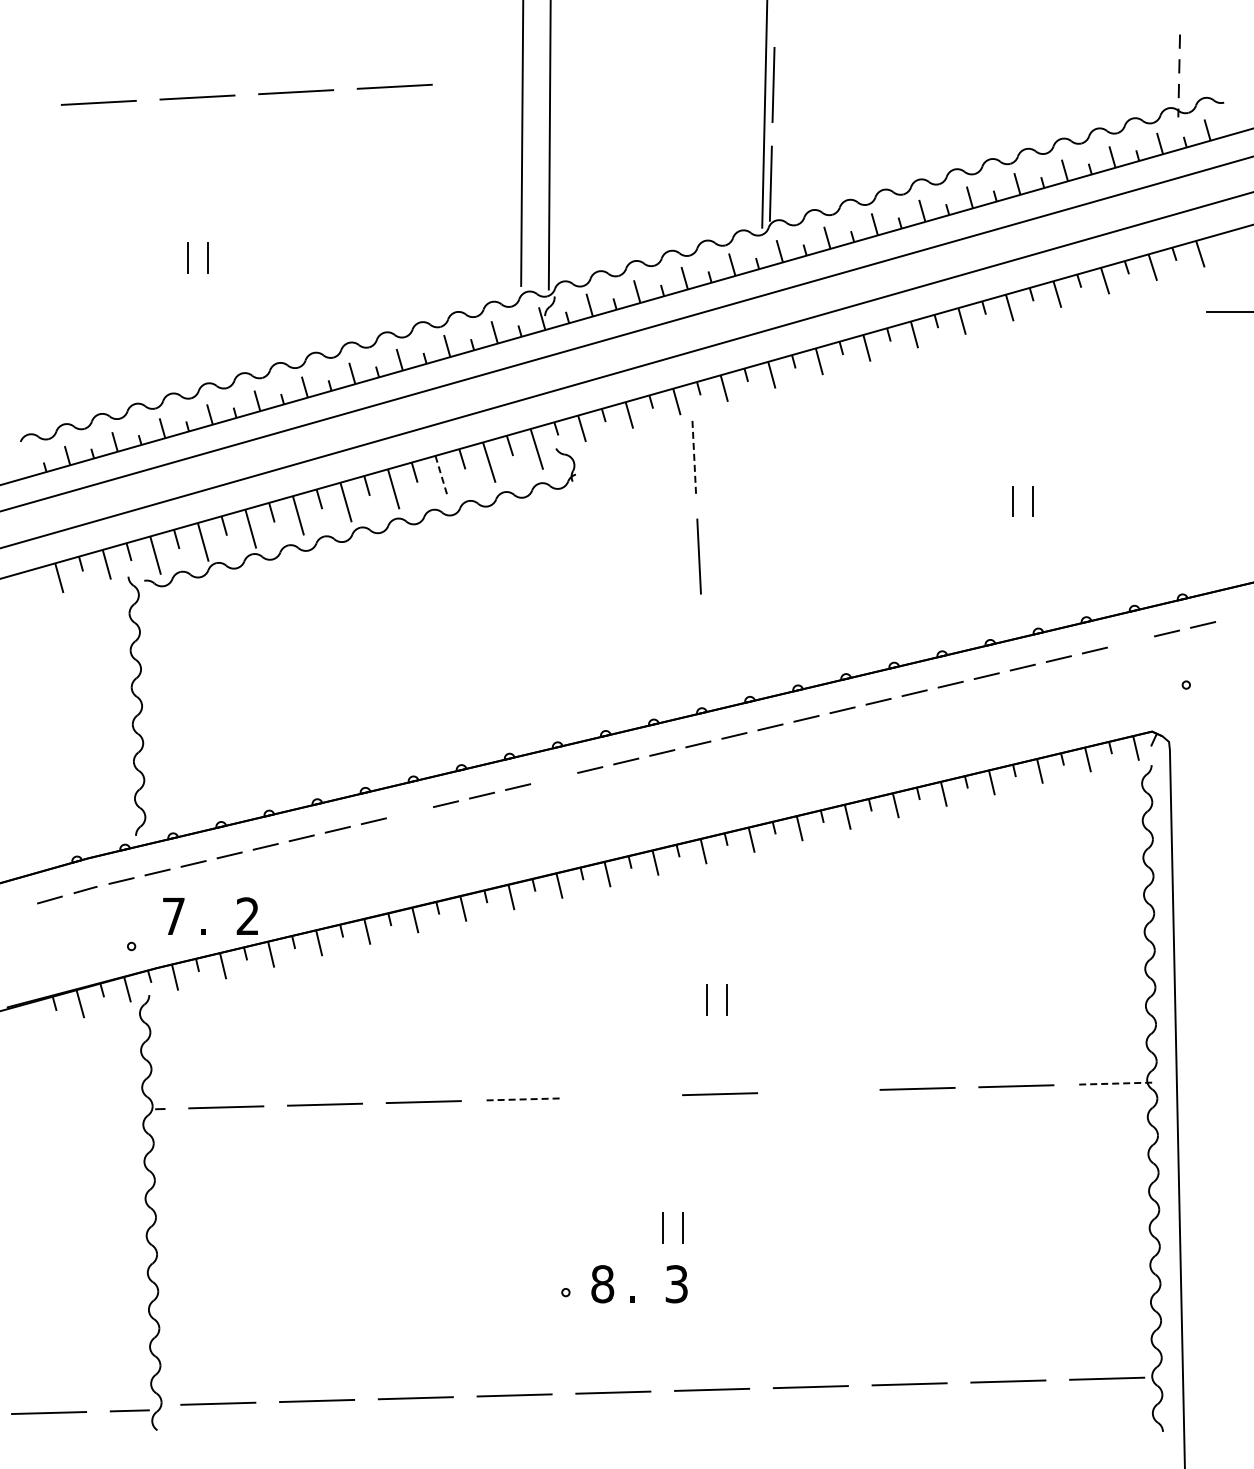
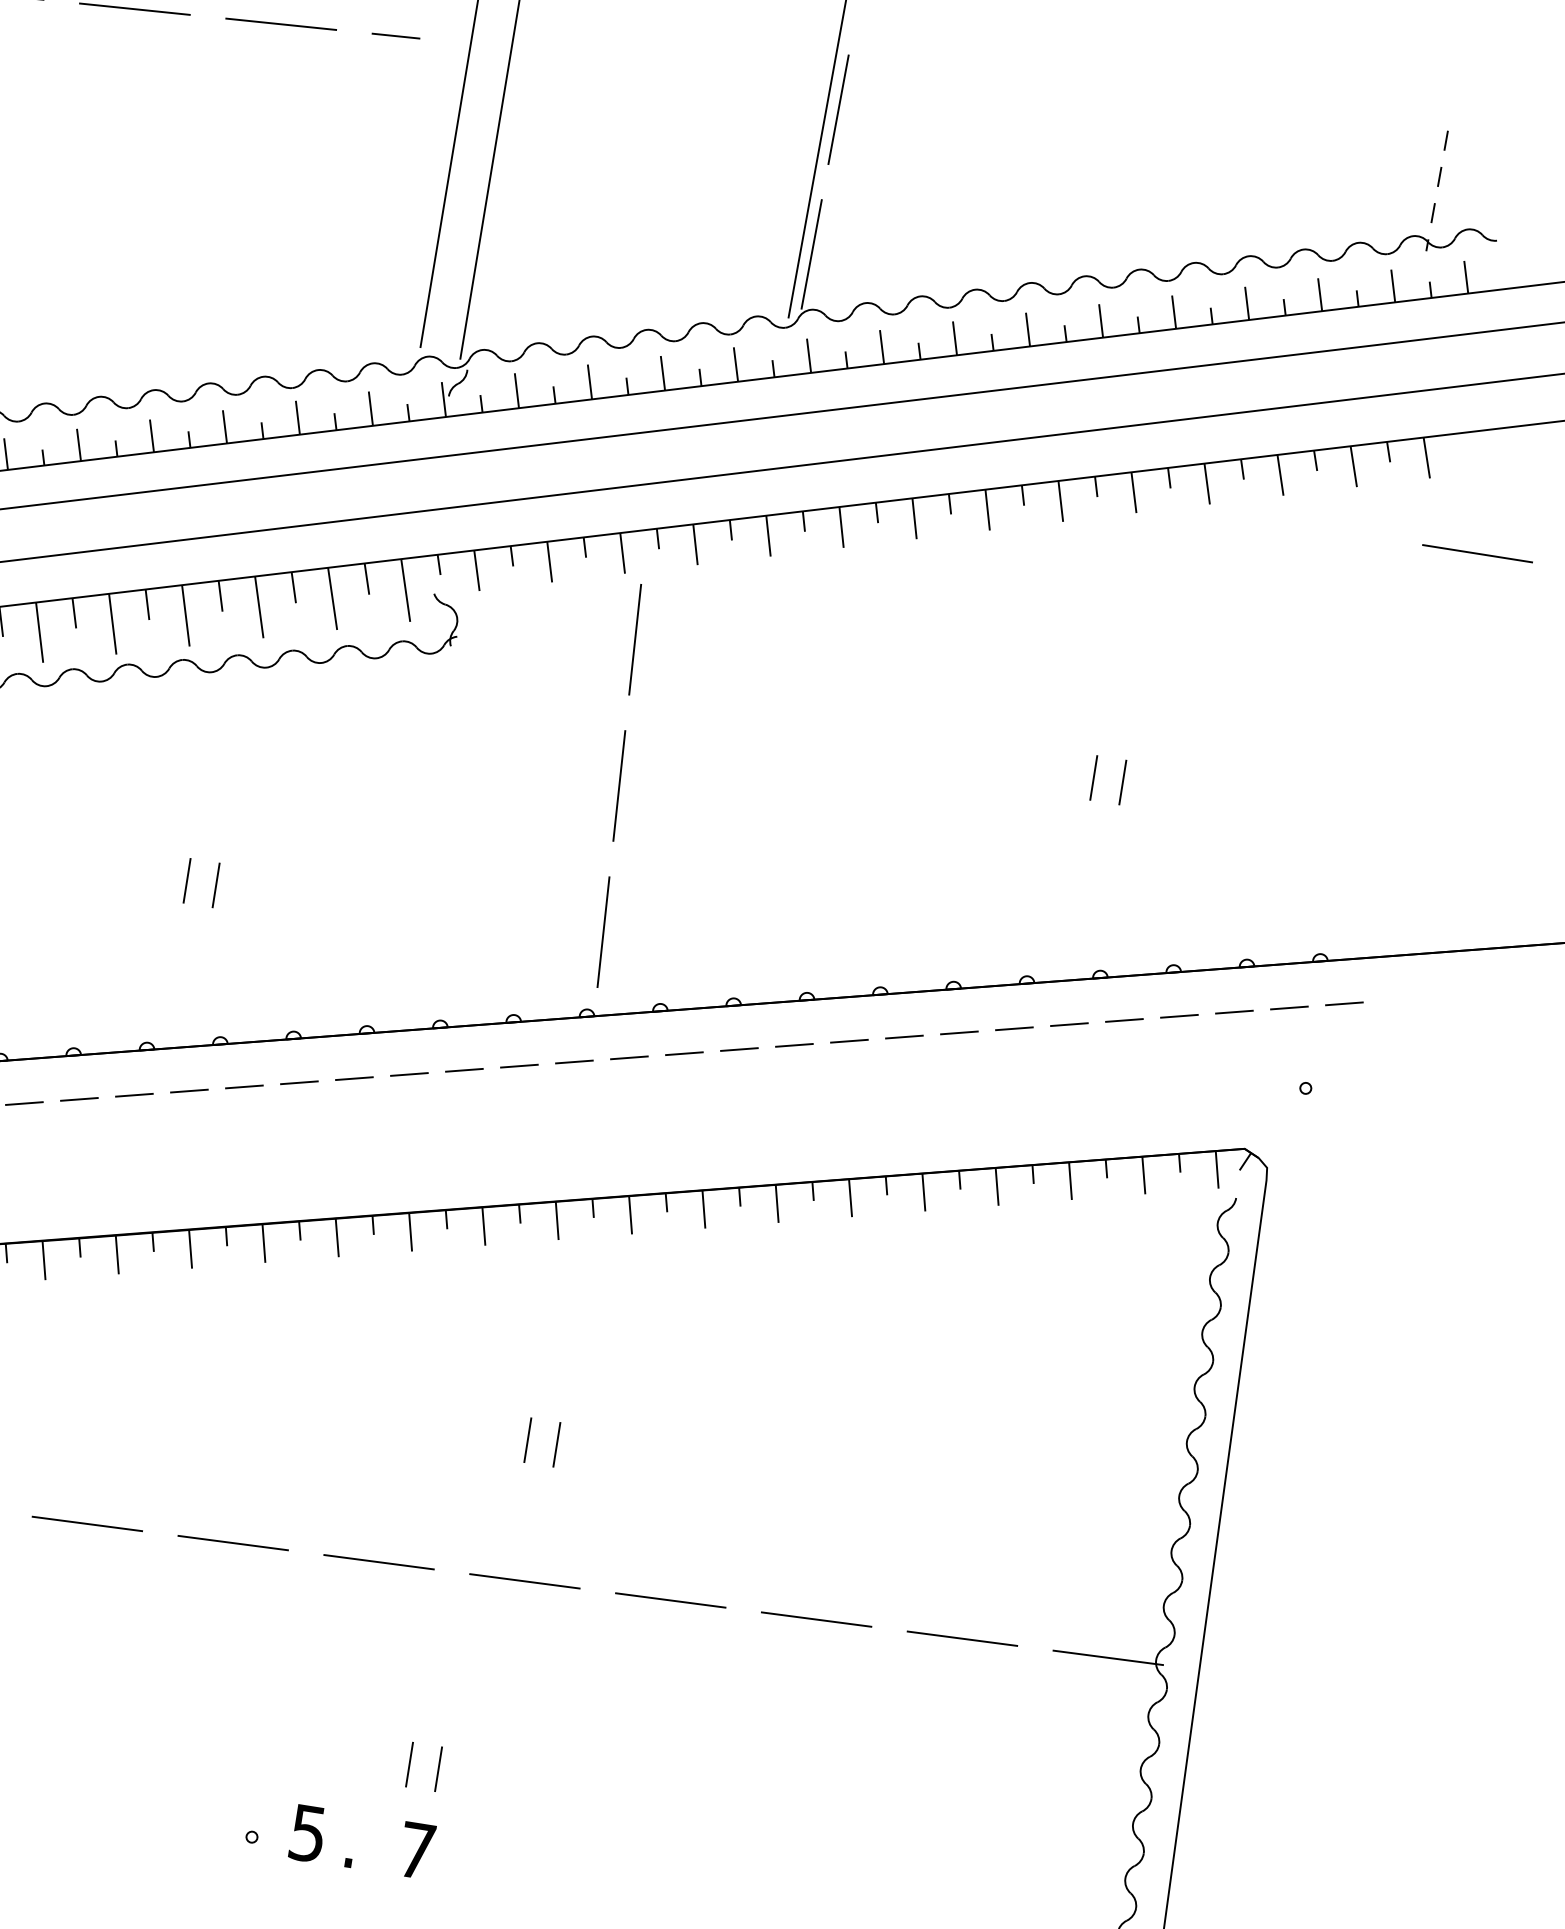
line: (471, 82) -> (395, 35), added
line: (694, 458) -> (635, 640), dashed -> solid
line: (441, 475) -> (259, 606), dashed -> solid
line: (1130, 641) -> (1233, 1011), added
line: (703, 655) -> (602, 932), added
line: (421, 664) -> (185, 879), added
line: (441, 664) -> (215, 884), added
line: (554, 778) -> (354, 1078), added
line: (409, 812) -> (133, 1094), added
line: (1114, 1083) -> (1107, 1657), dashed -> solid
line: (818, 1091) -> (670, 1600), added
line: (621, 1096) -> (379, 1561), added
line: (522, 1099) -> (233, 1543), dashed -> solid
text: (602, 1284) -> (307, 1833), 8 -> 5
text: (676, 1284) -> (416, 1851), 3 -> 7

